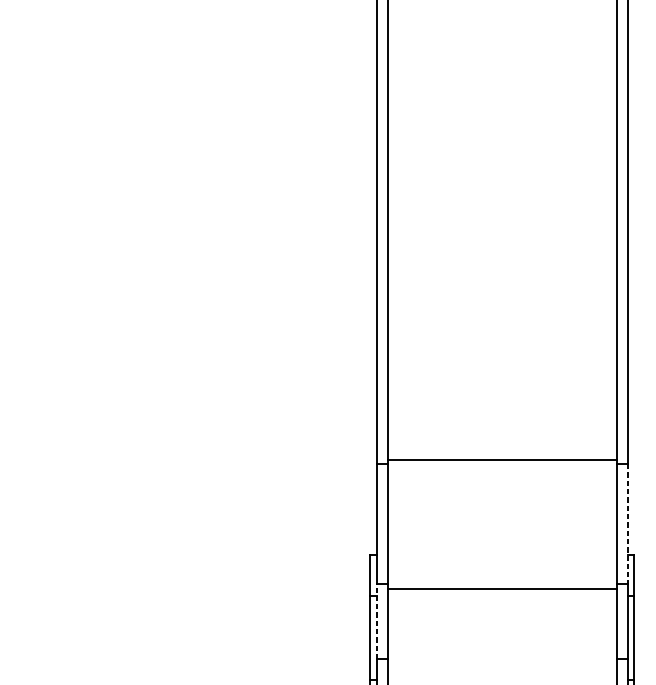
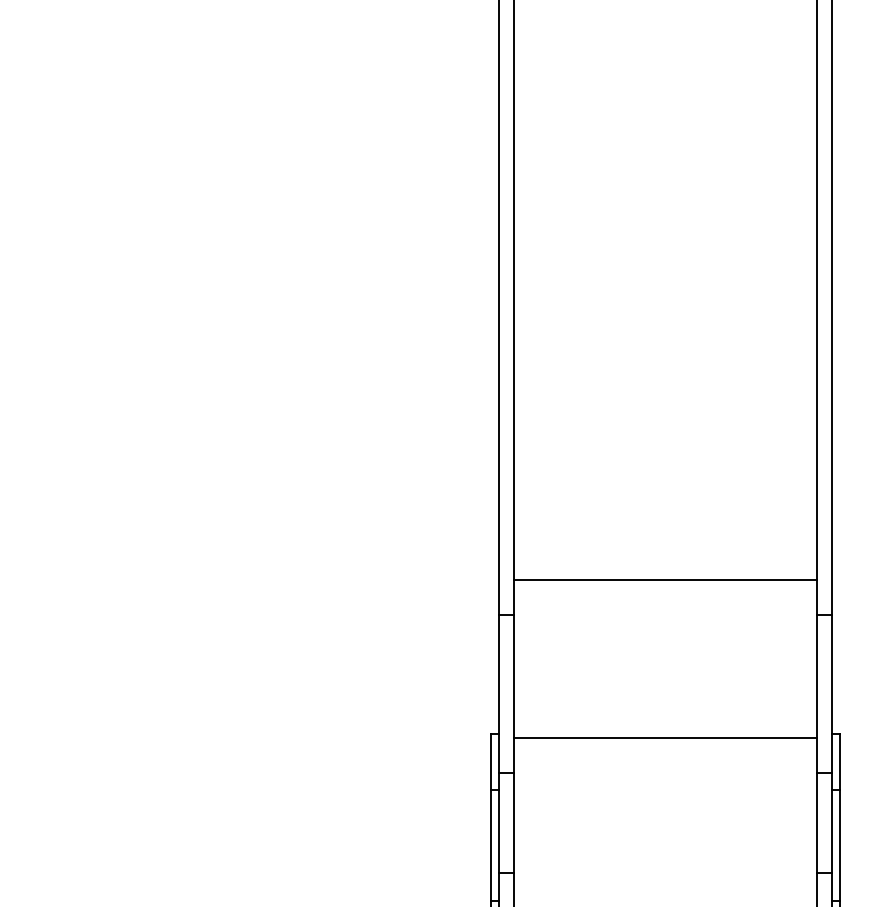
line: (501, 460) -> (664, 579), moved
line: (627, 524) -> (831, 694), dashed -> solid
line: (501, 588) -> (664, 738), moved
line: (376, 621) -> (498, 823), dashed -> solid

